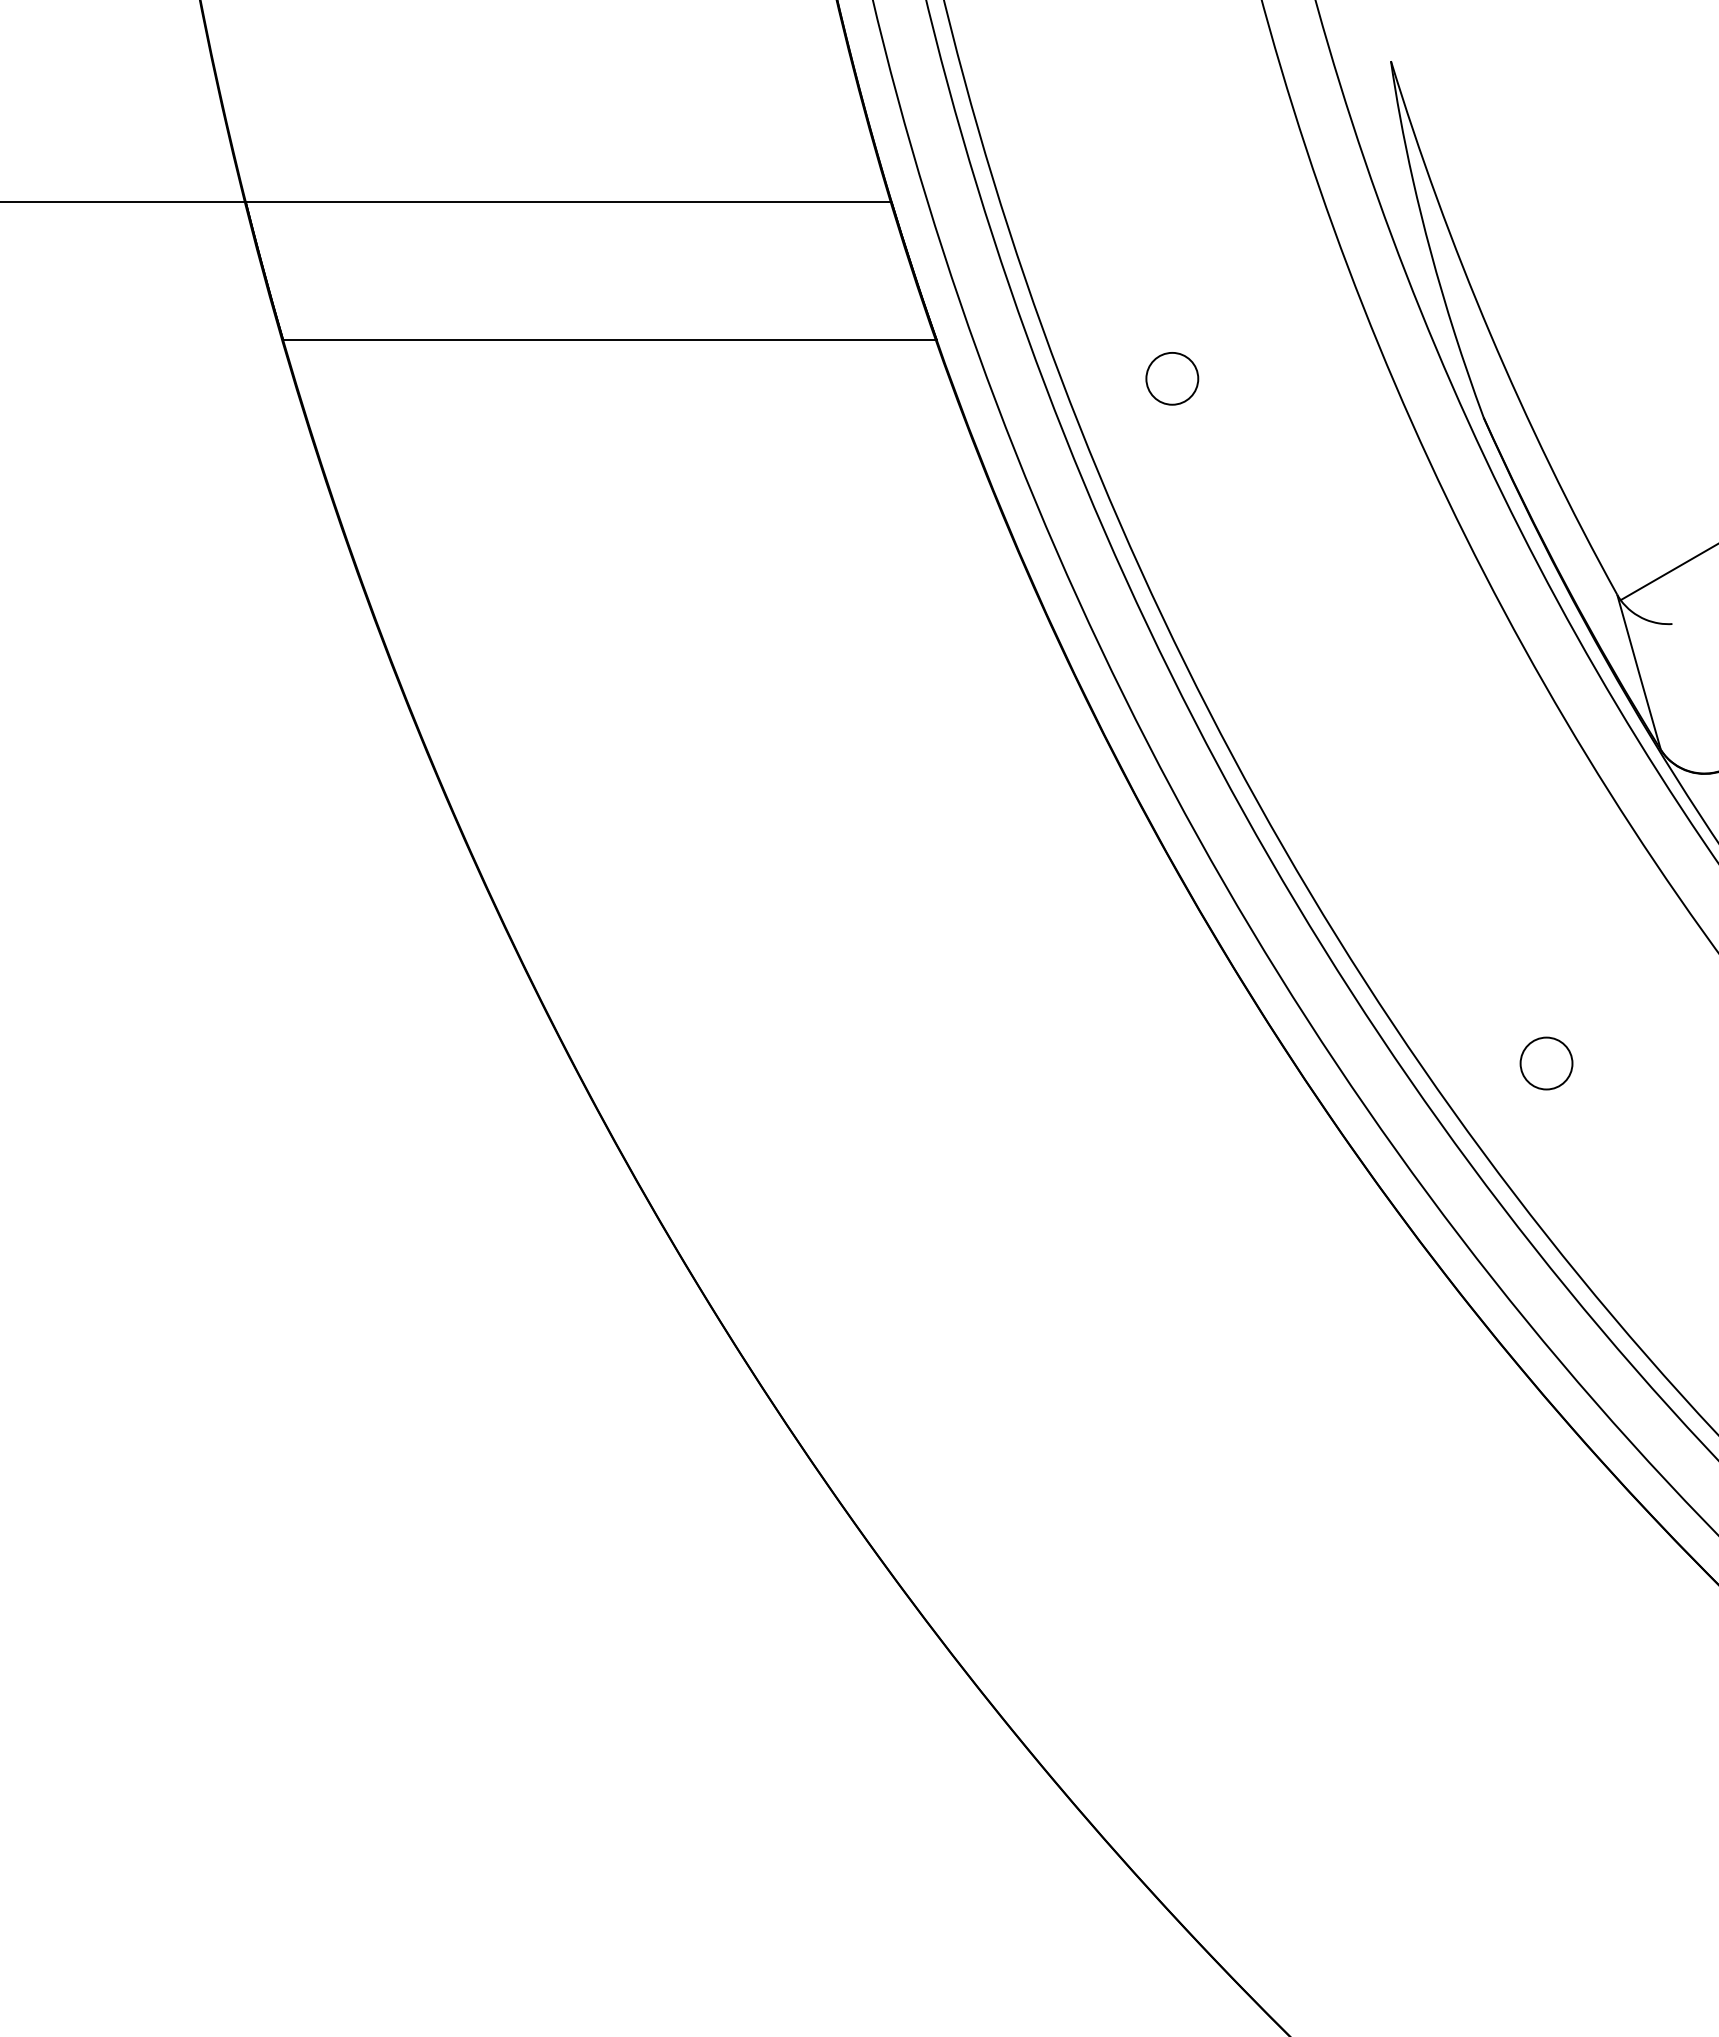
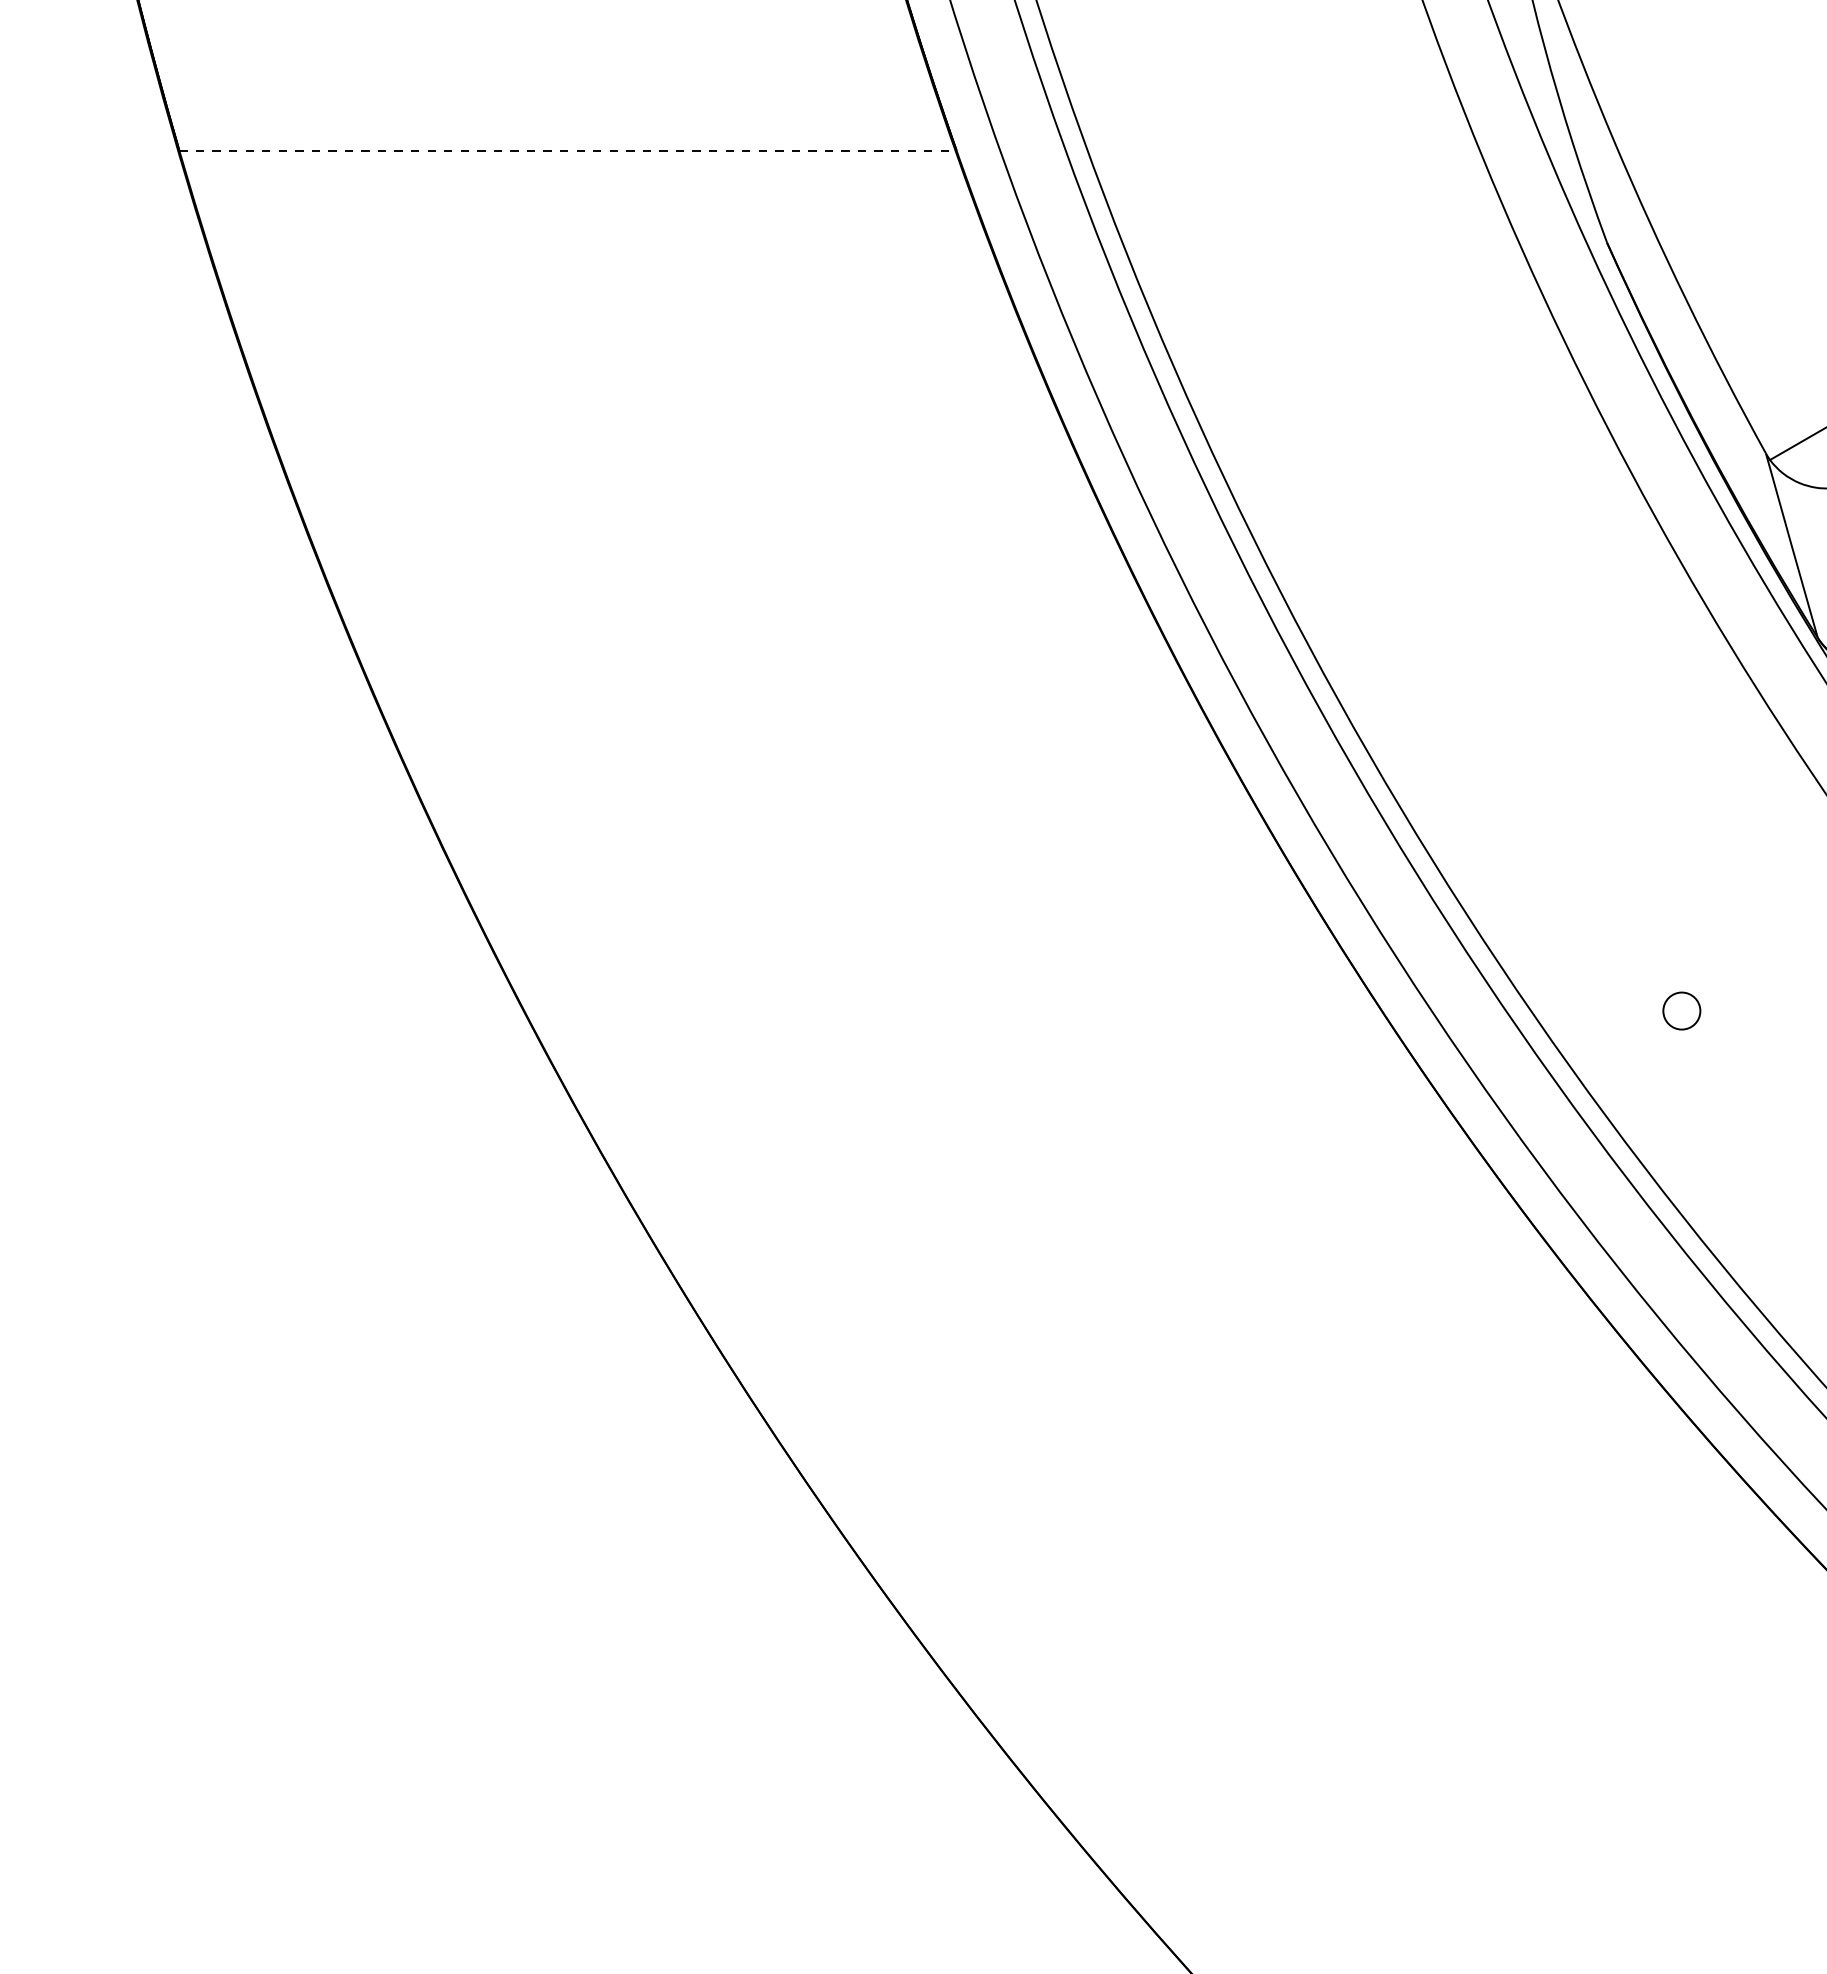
line: (609, 339) -> (567, 149), solid -> dashed
circle: (1172, 378) -> (1237, 196), removed
circle: (1546, 1063) -> (1681, 1011), size x0.6

